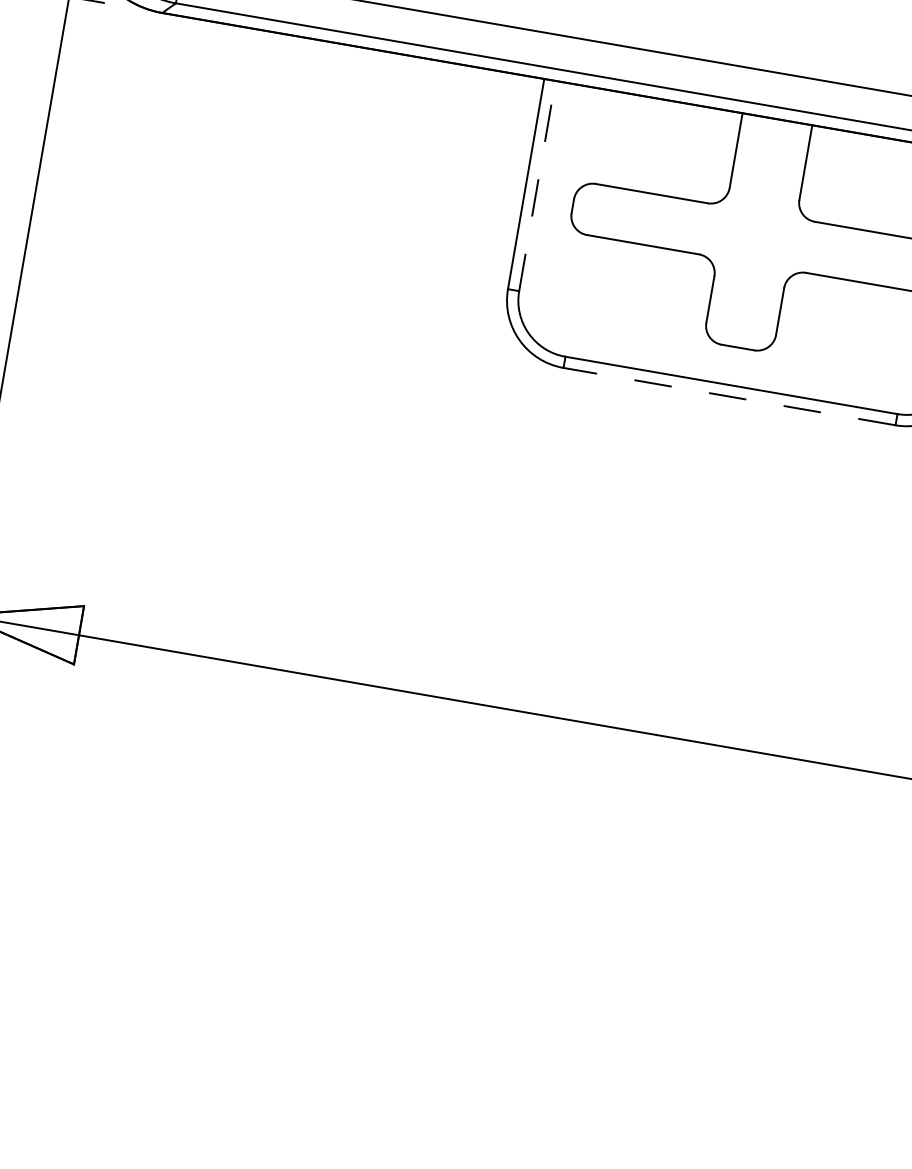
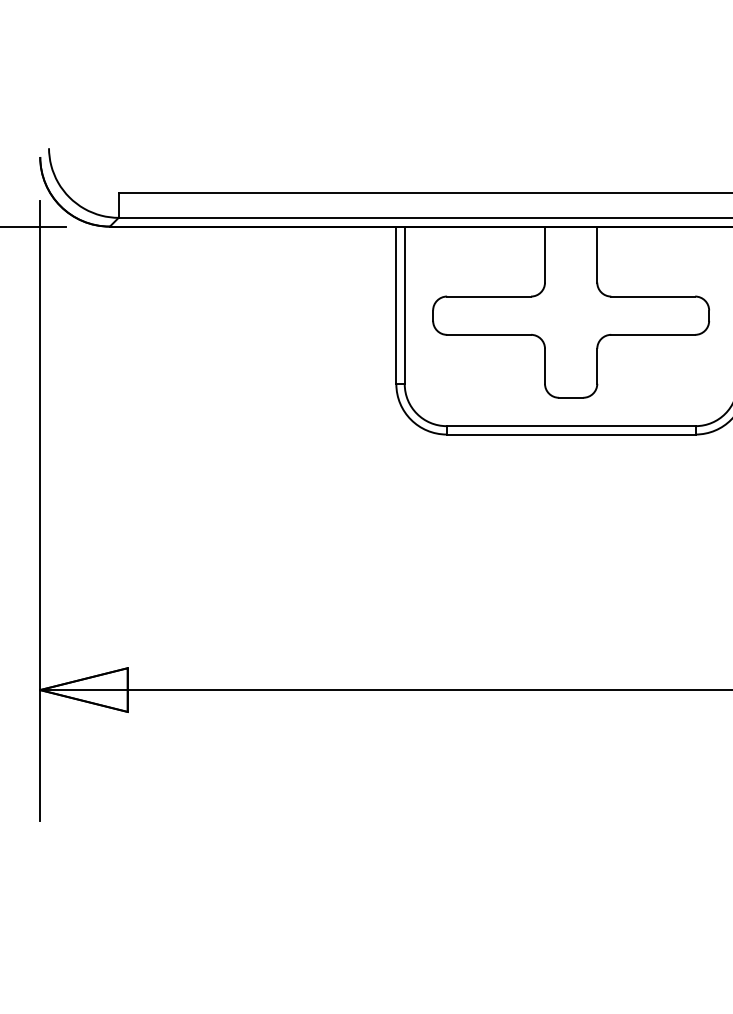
line: (536, 186) -> (404, 305), dashed -> solid
line: (728, 396) -> (570, 434), dashed -> solid

